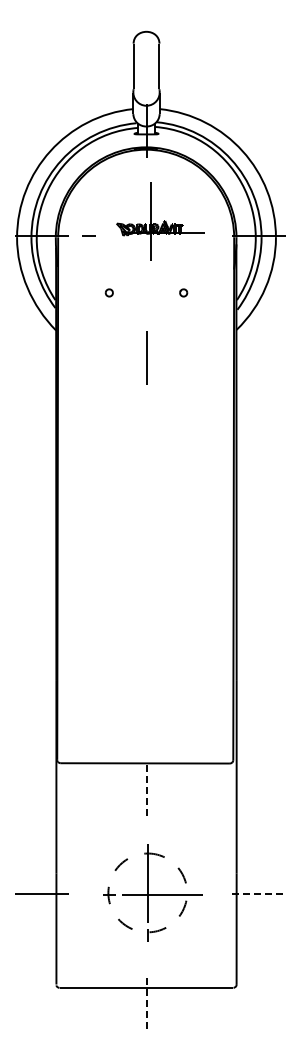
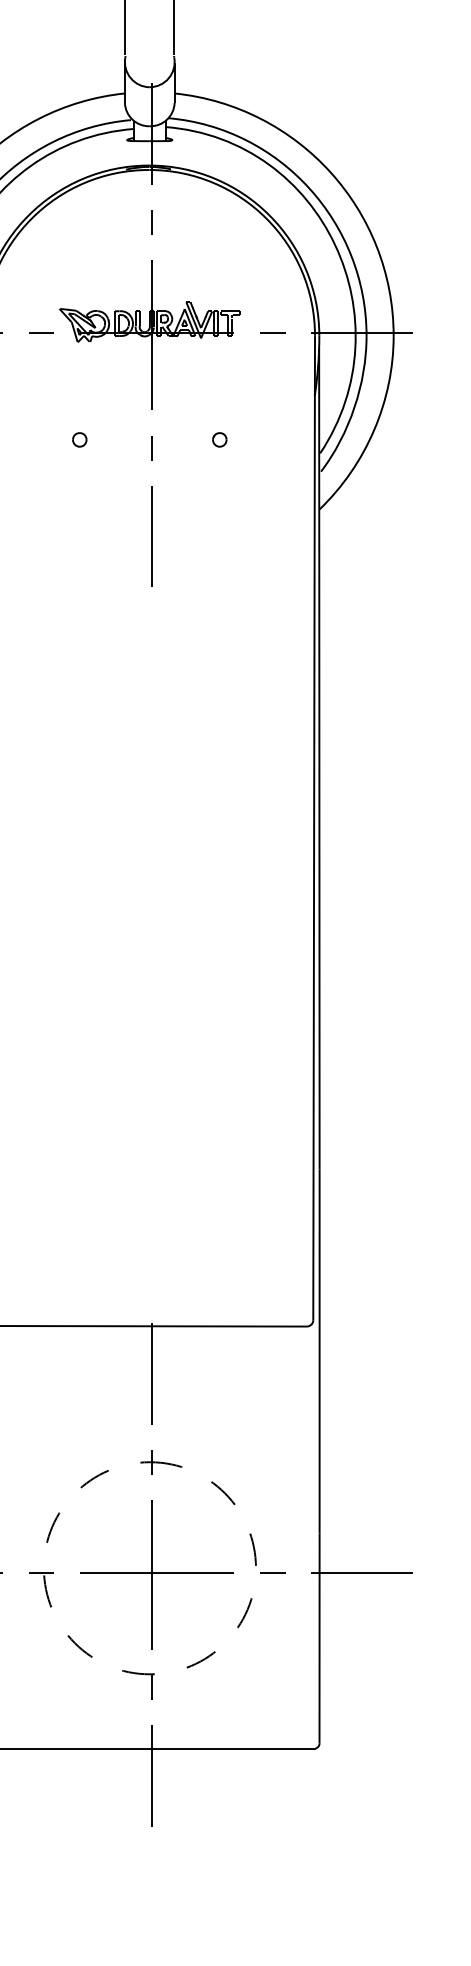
part: (158, 223) -> (172, 309), size x1.43
line: (146, 297) -> (149, 448), added
line: (146, 357) -> (149, 535), moved
line: (147, 788) -> (151, 1373), dashed -> solid
line: (259, 894) -> (362, 1573), dashed -> solid
part: (150, 895) -> (157, 1575), size x1.43
line: (147, 1002) -> (151, 1776), dashed -> solid

